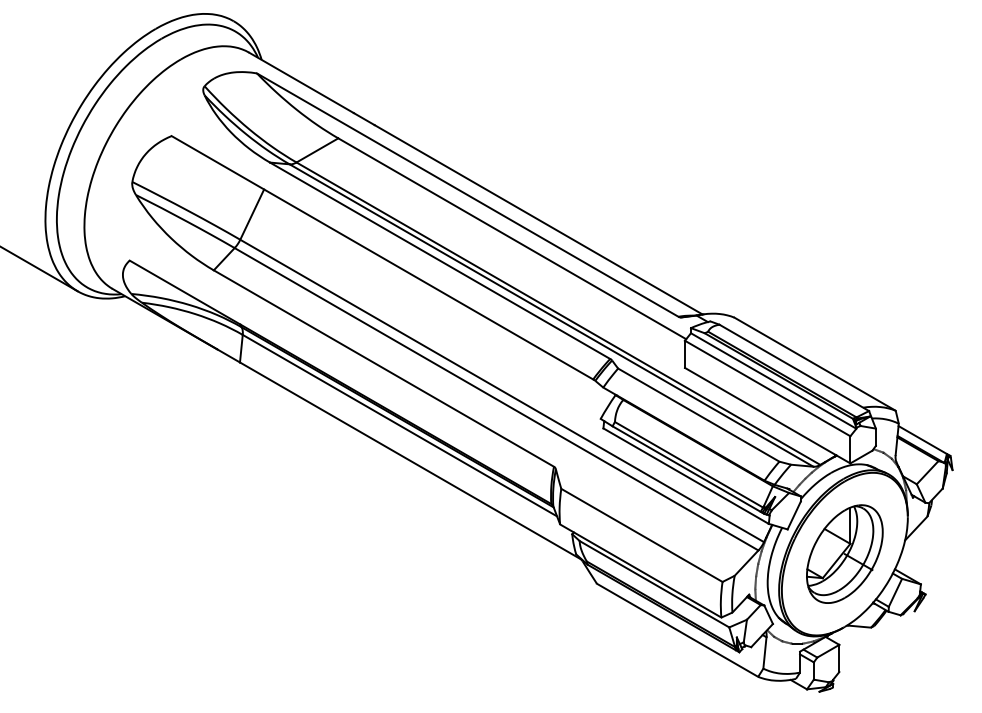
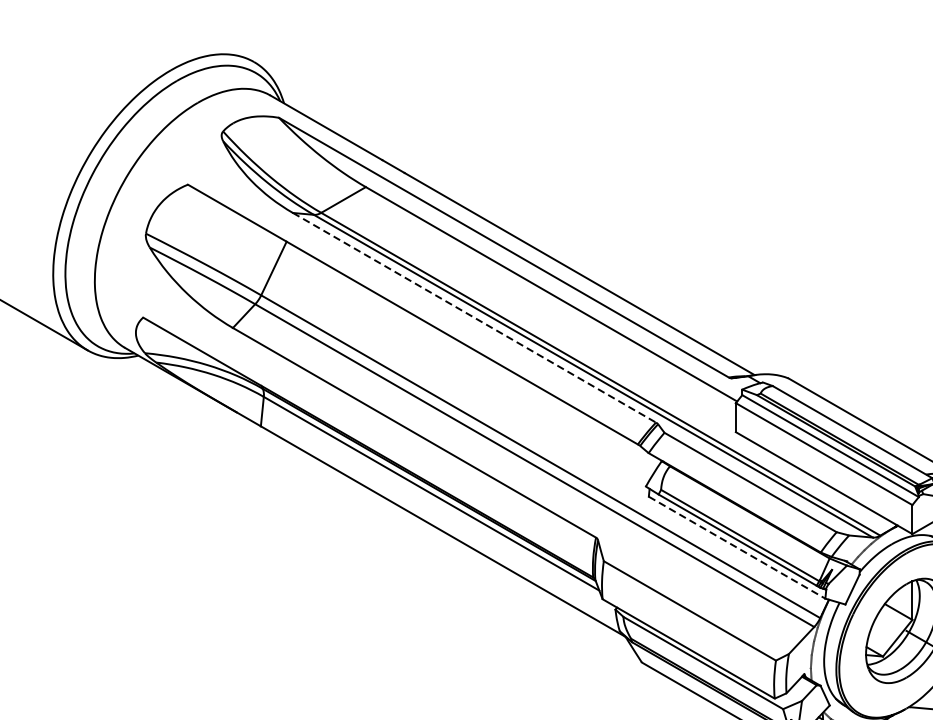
line: (440, 261) -> (474, 318), solid -> dashed
line: (686, 476) -> (737, 548), solid -> dashed

